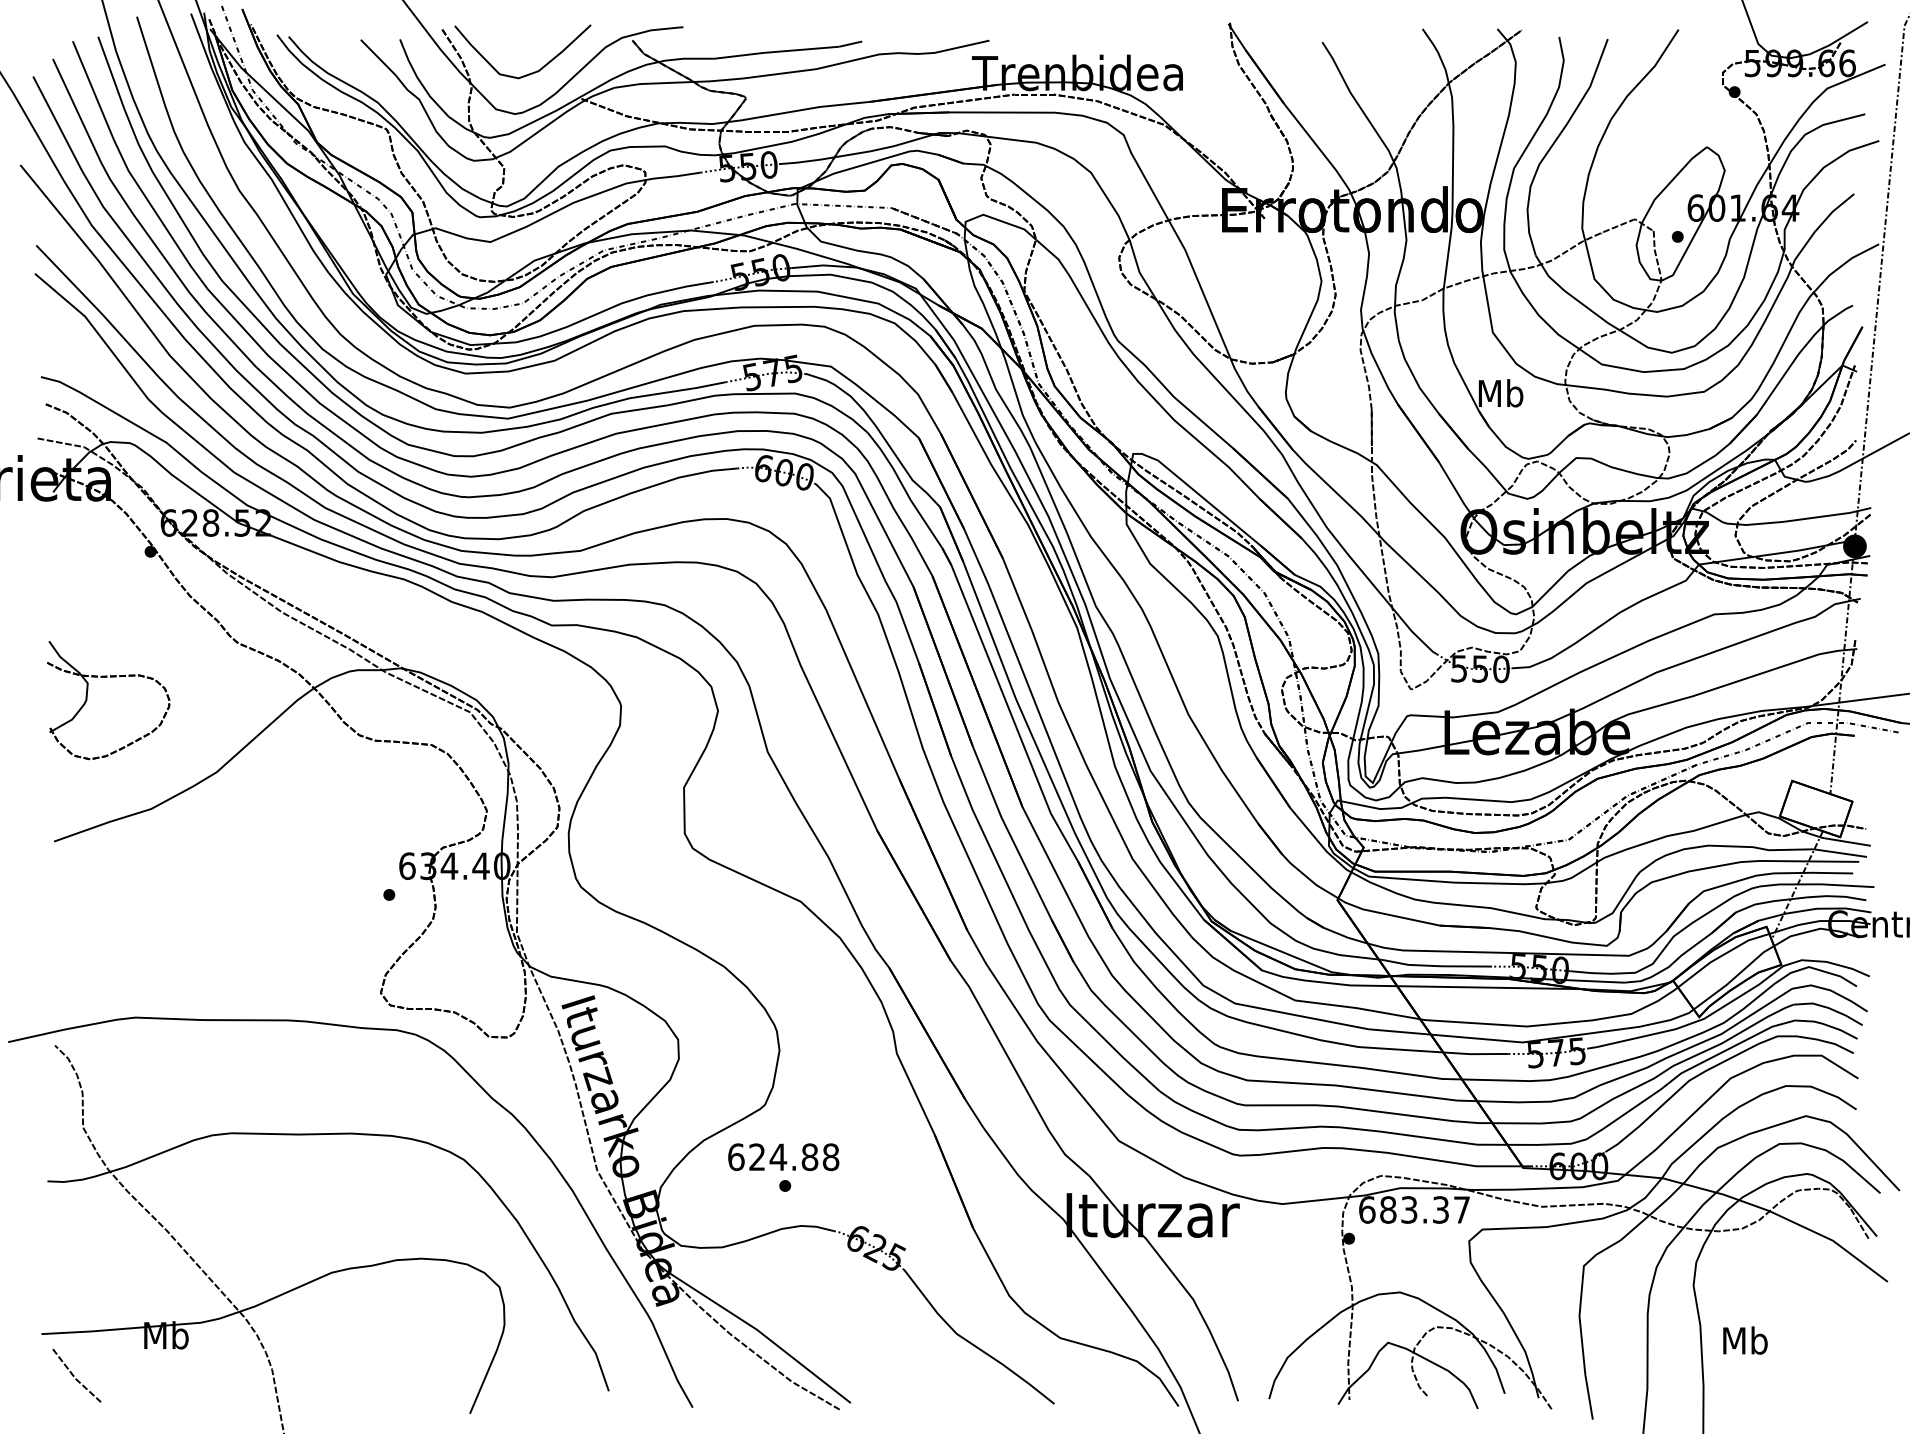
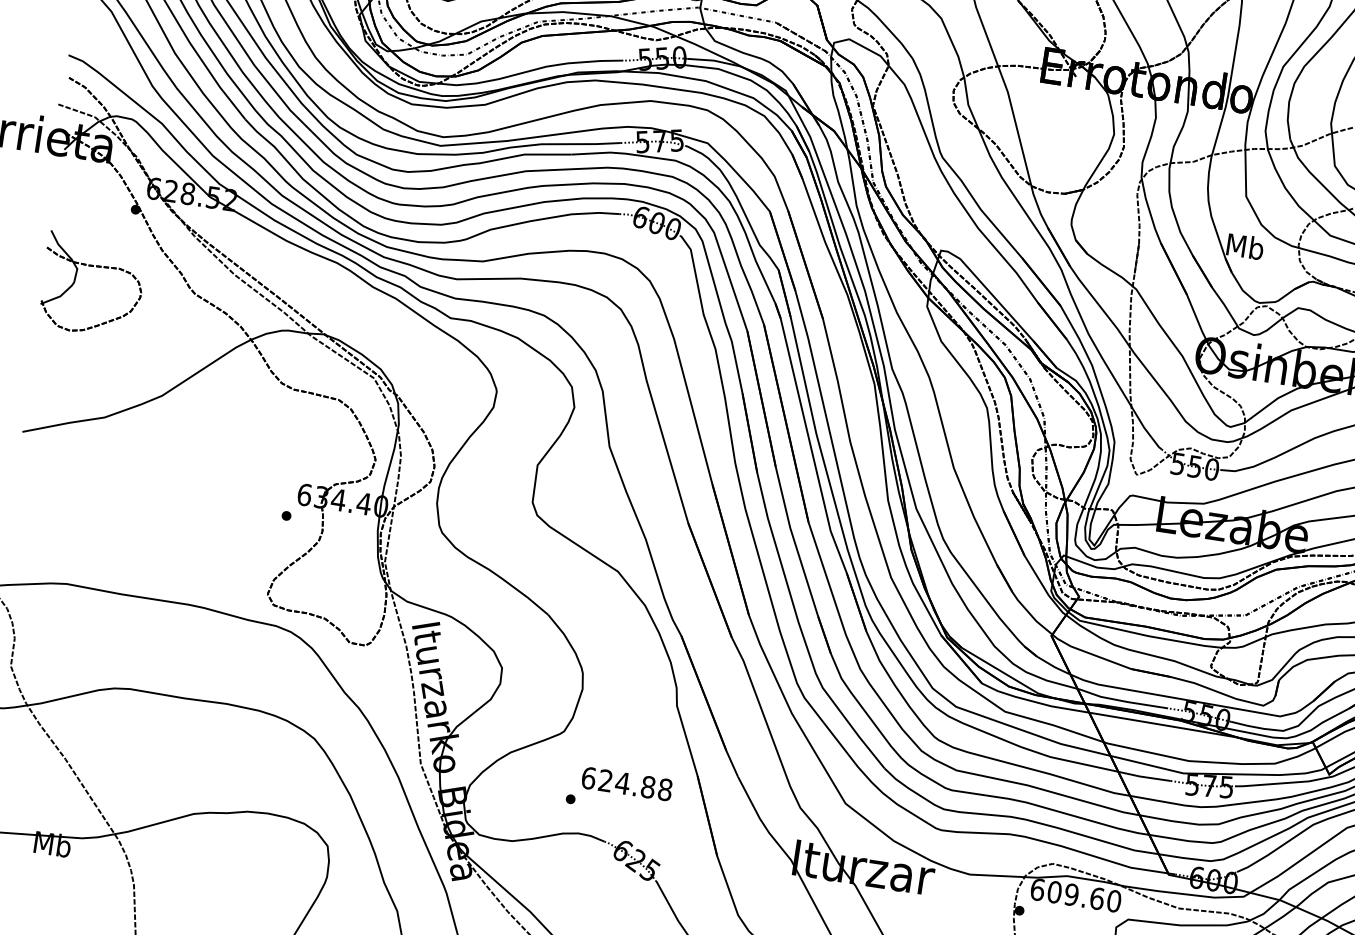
part: (87, 700) -> (75, 282), moved
text: (783, 1157) -> (626, 784), moved
text: (1425, 1209) -> (1084, 896), 683.37 -> 609.60

